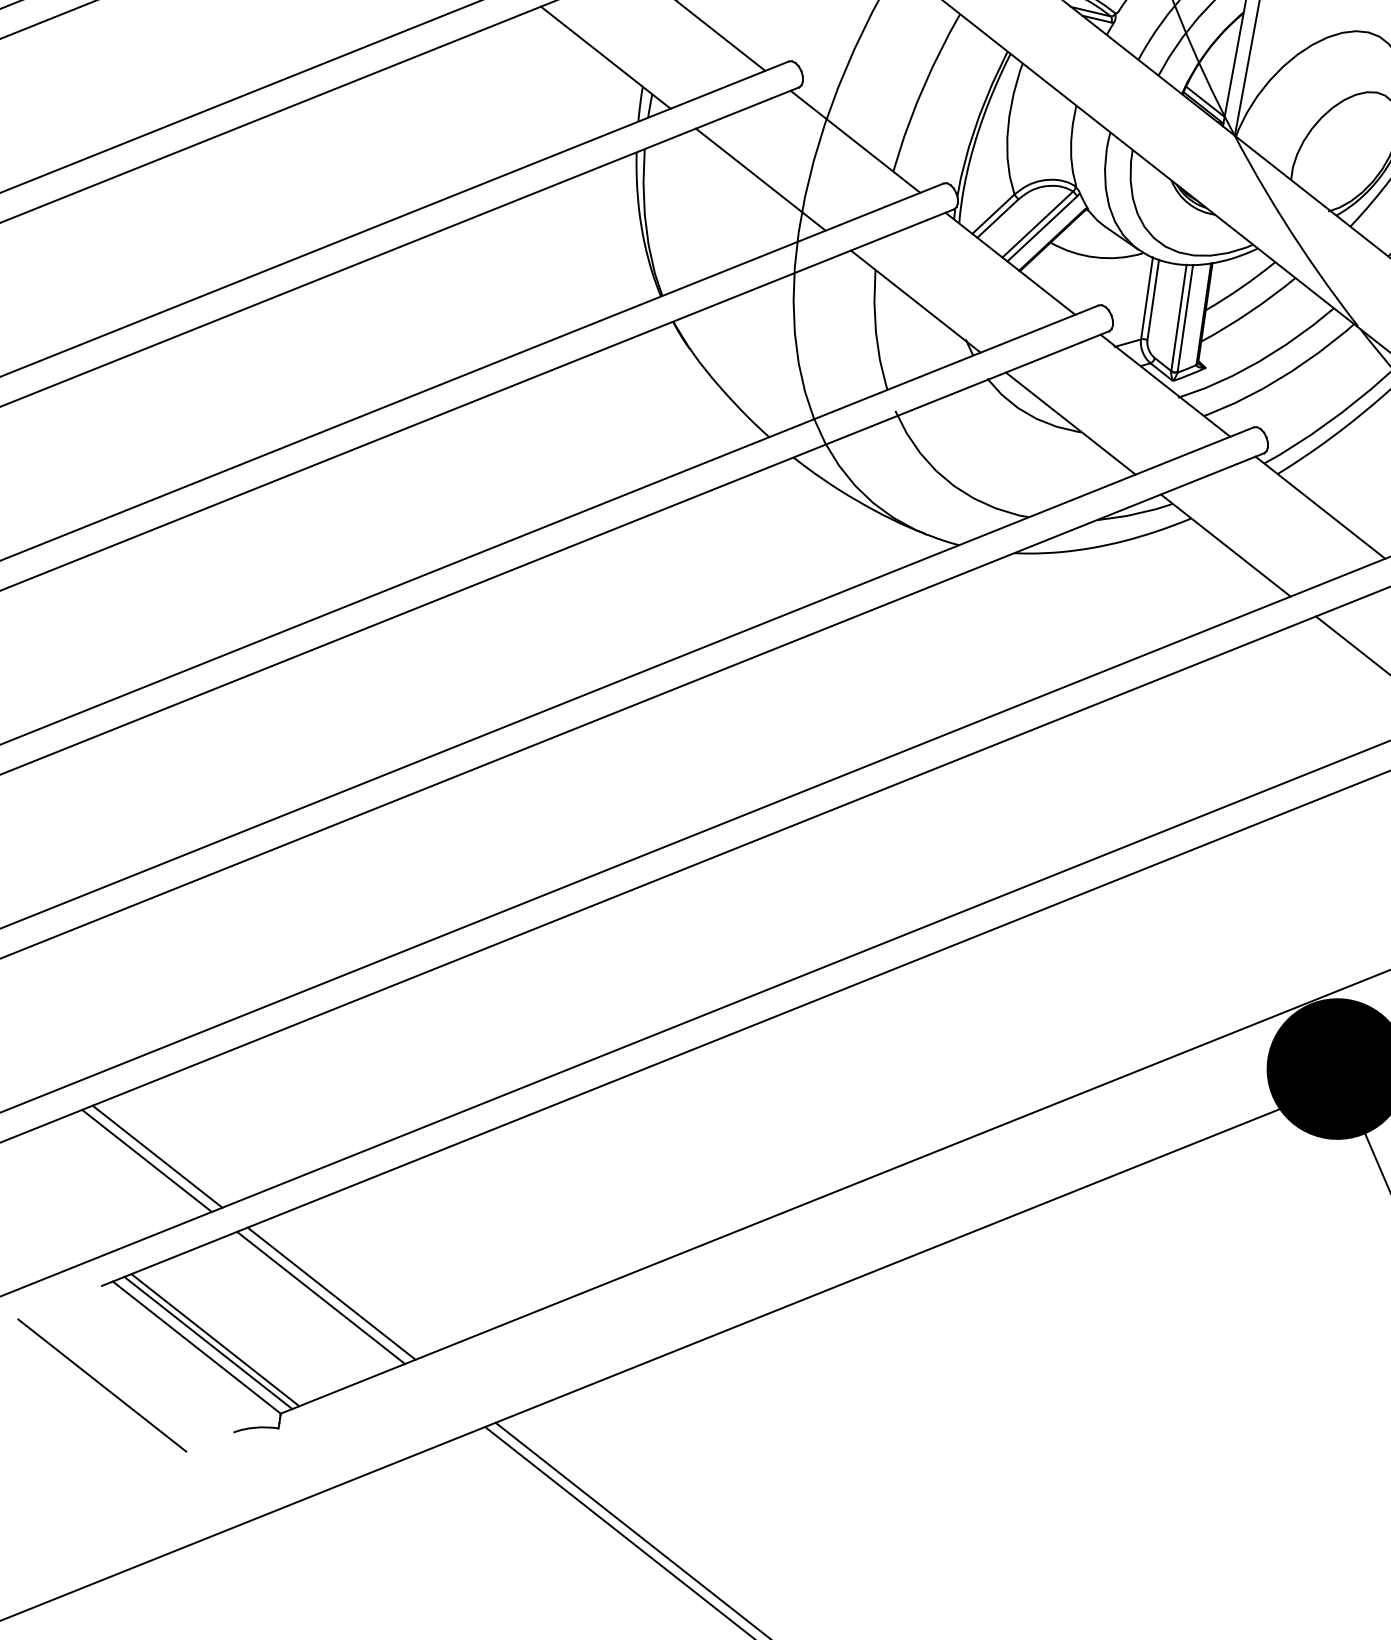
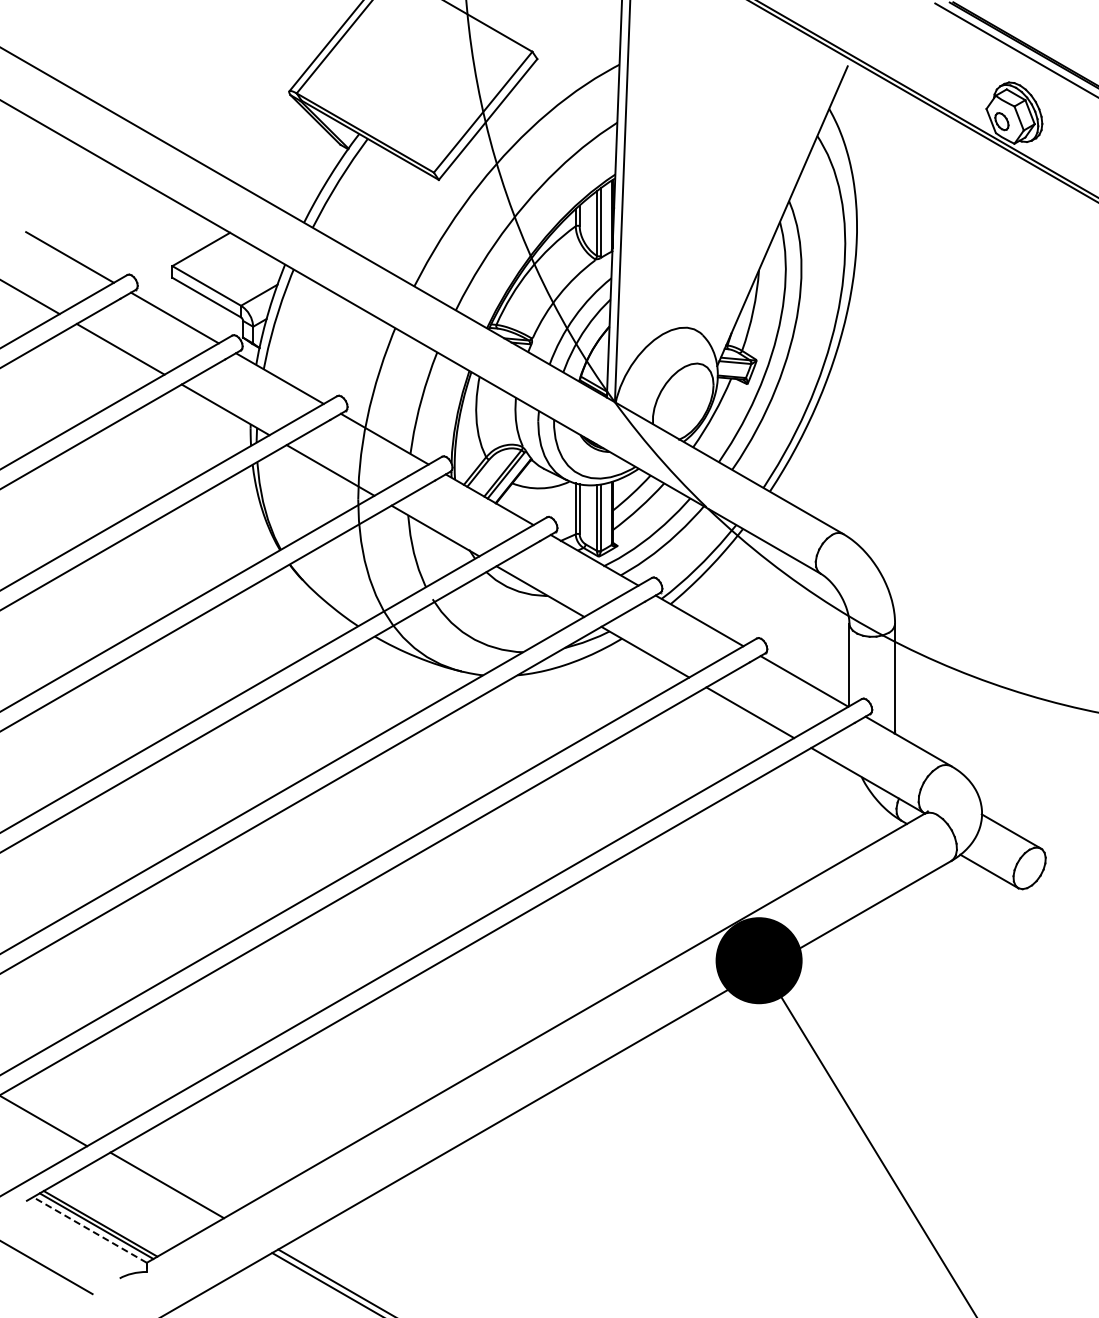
line: (157, 1156) -> (49, 1117), removed
line: (321, 1297) -> (161, 1188), removed
line: (197, 1348) -> (90, 1230), solid -> dashed

